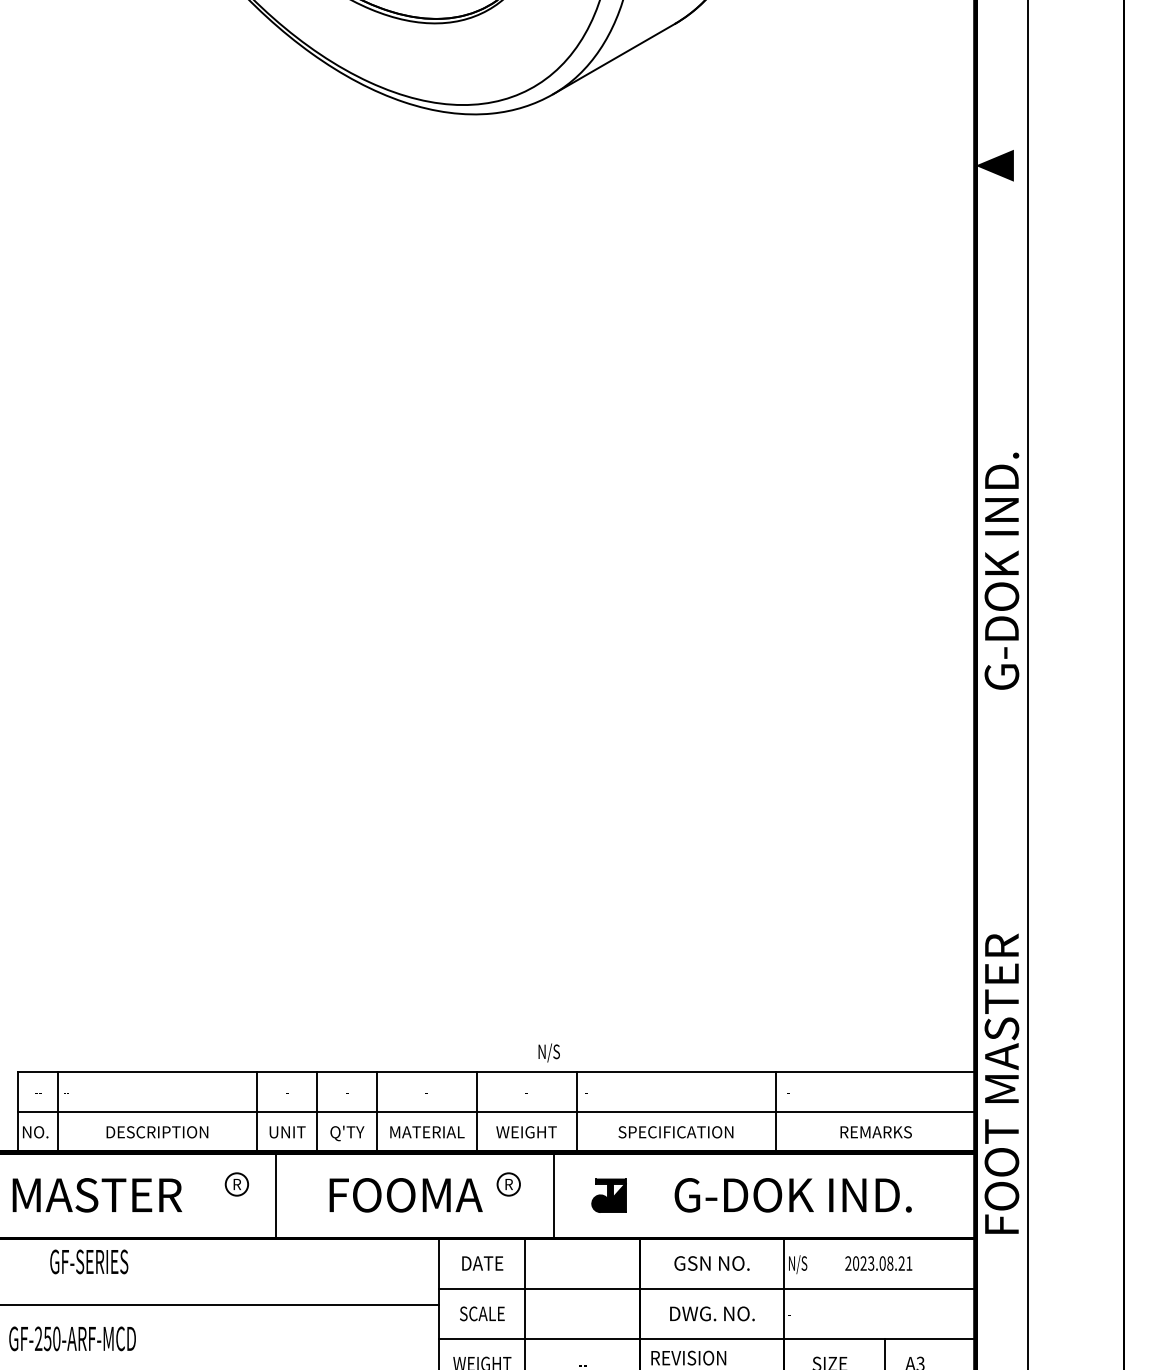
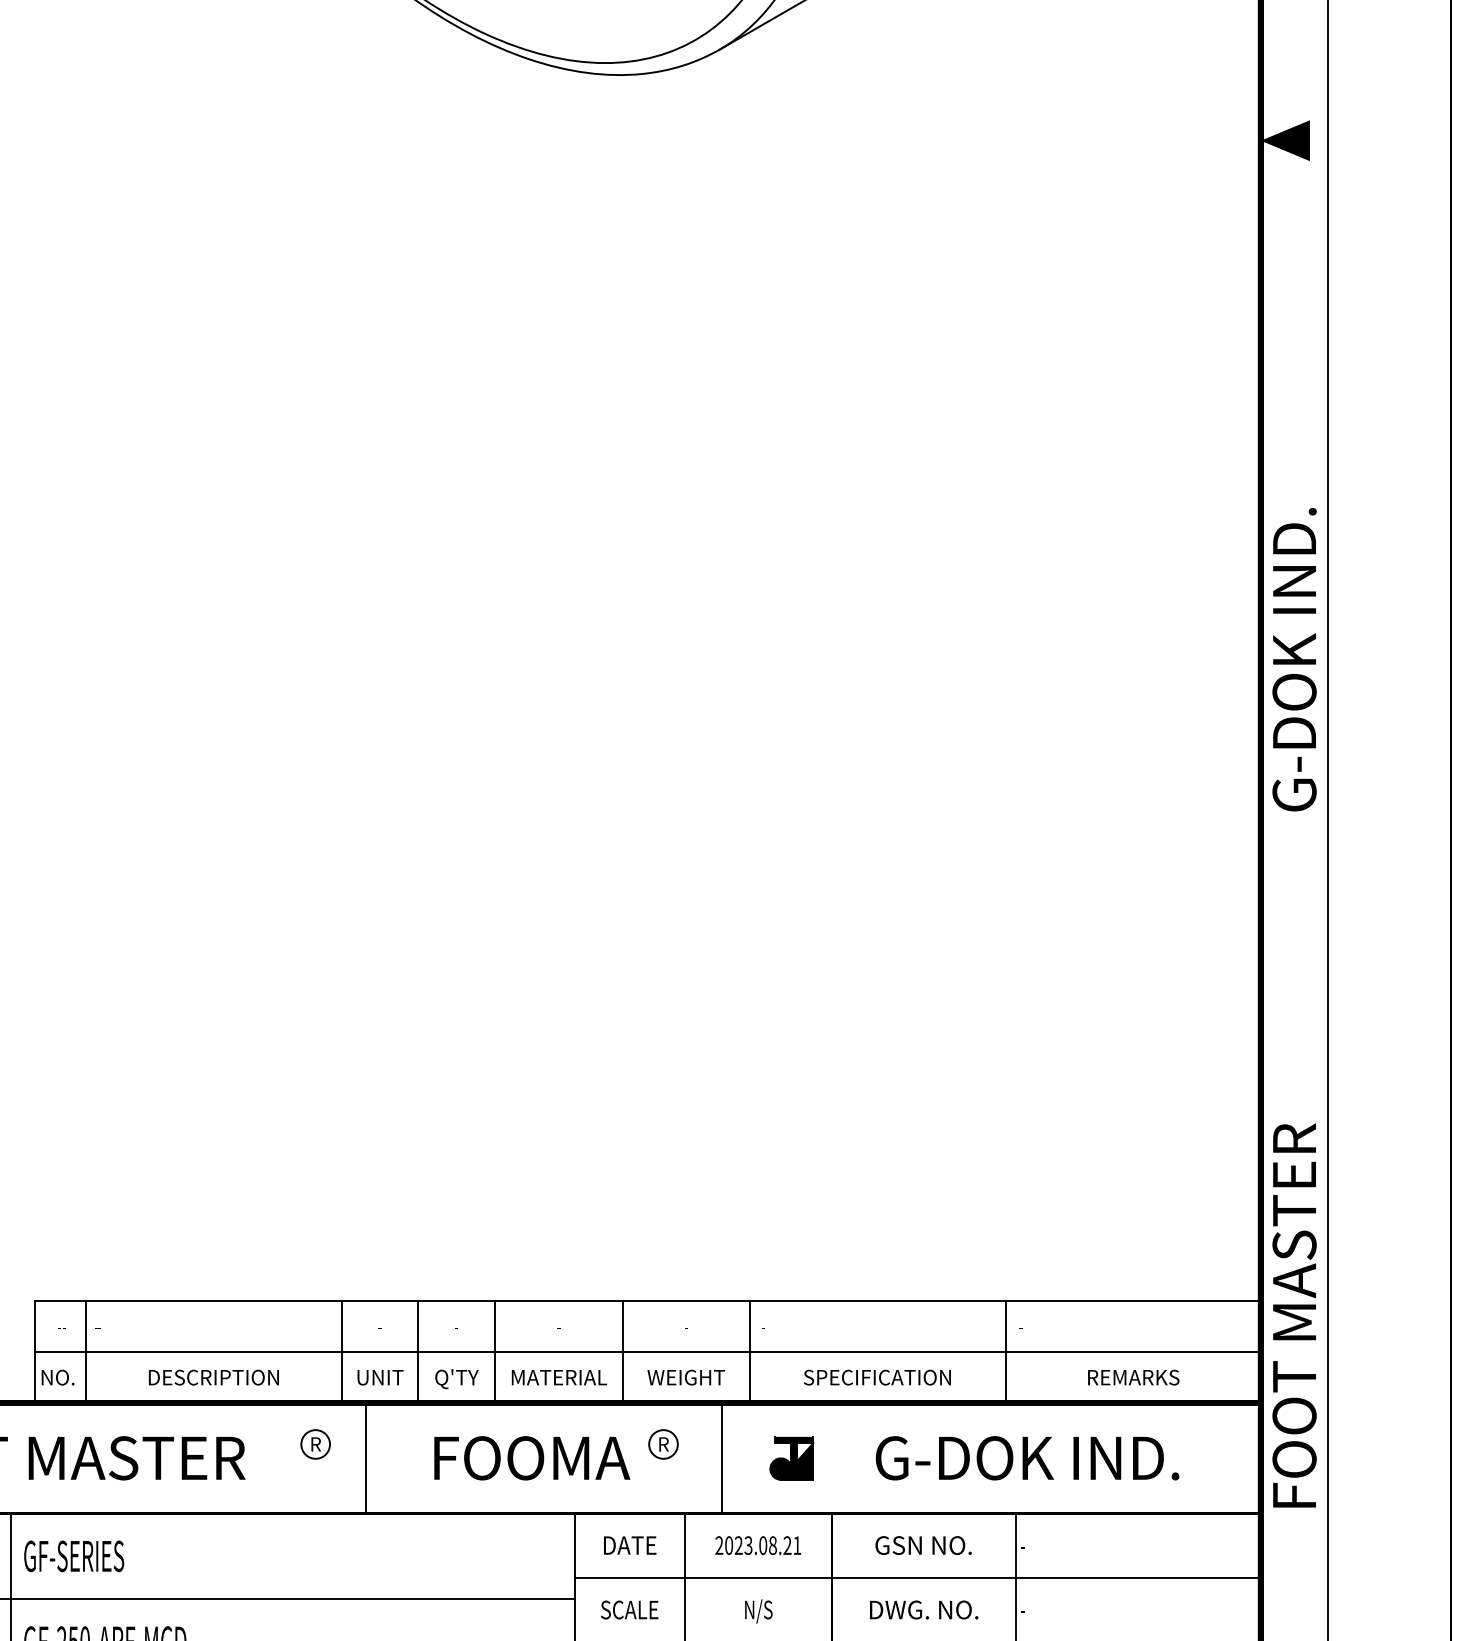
text: (548, 1052) -> (757, 1610), moved
text: (89, 1261) -> (74, 1555), moved
text: (878, 1263) -> (757, 1545), moved
text: (797, 1264) -> (1032, 1546), N/S -> -

